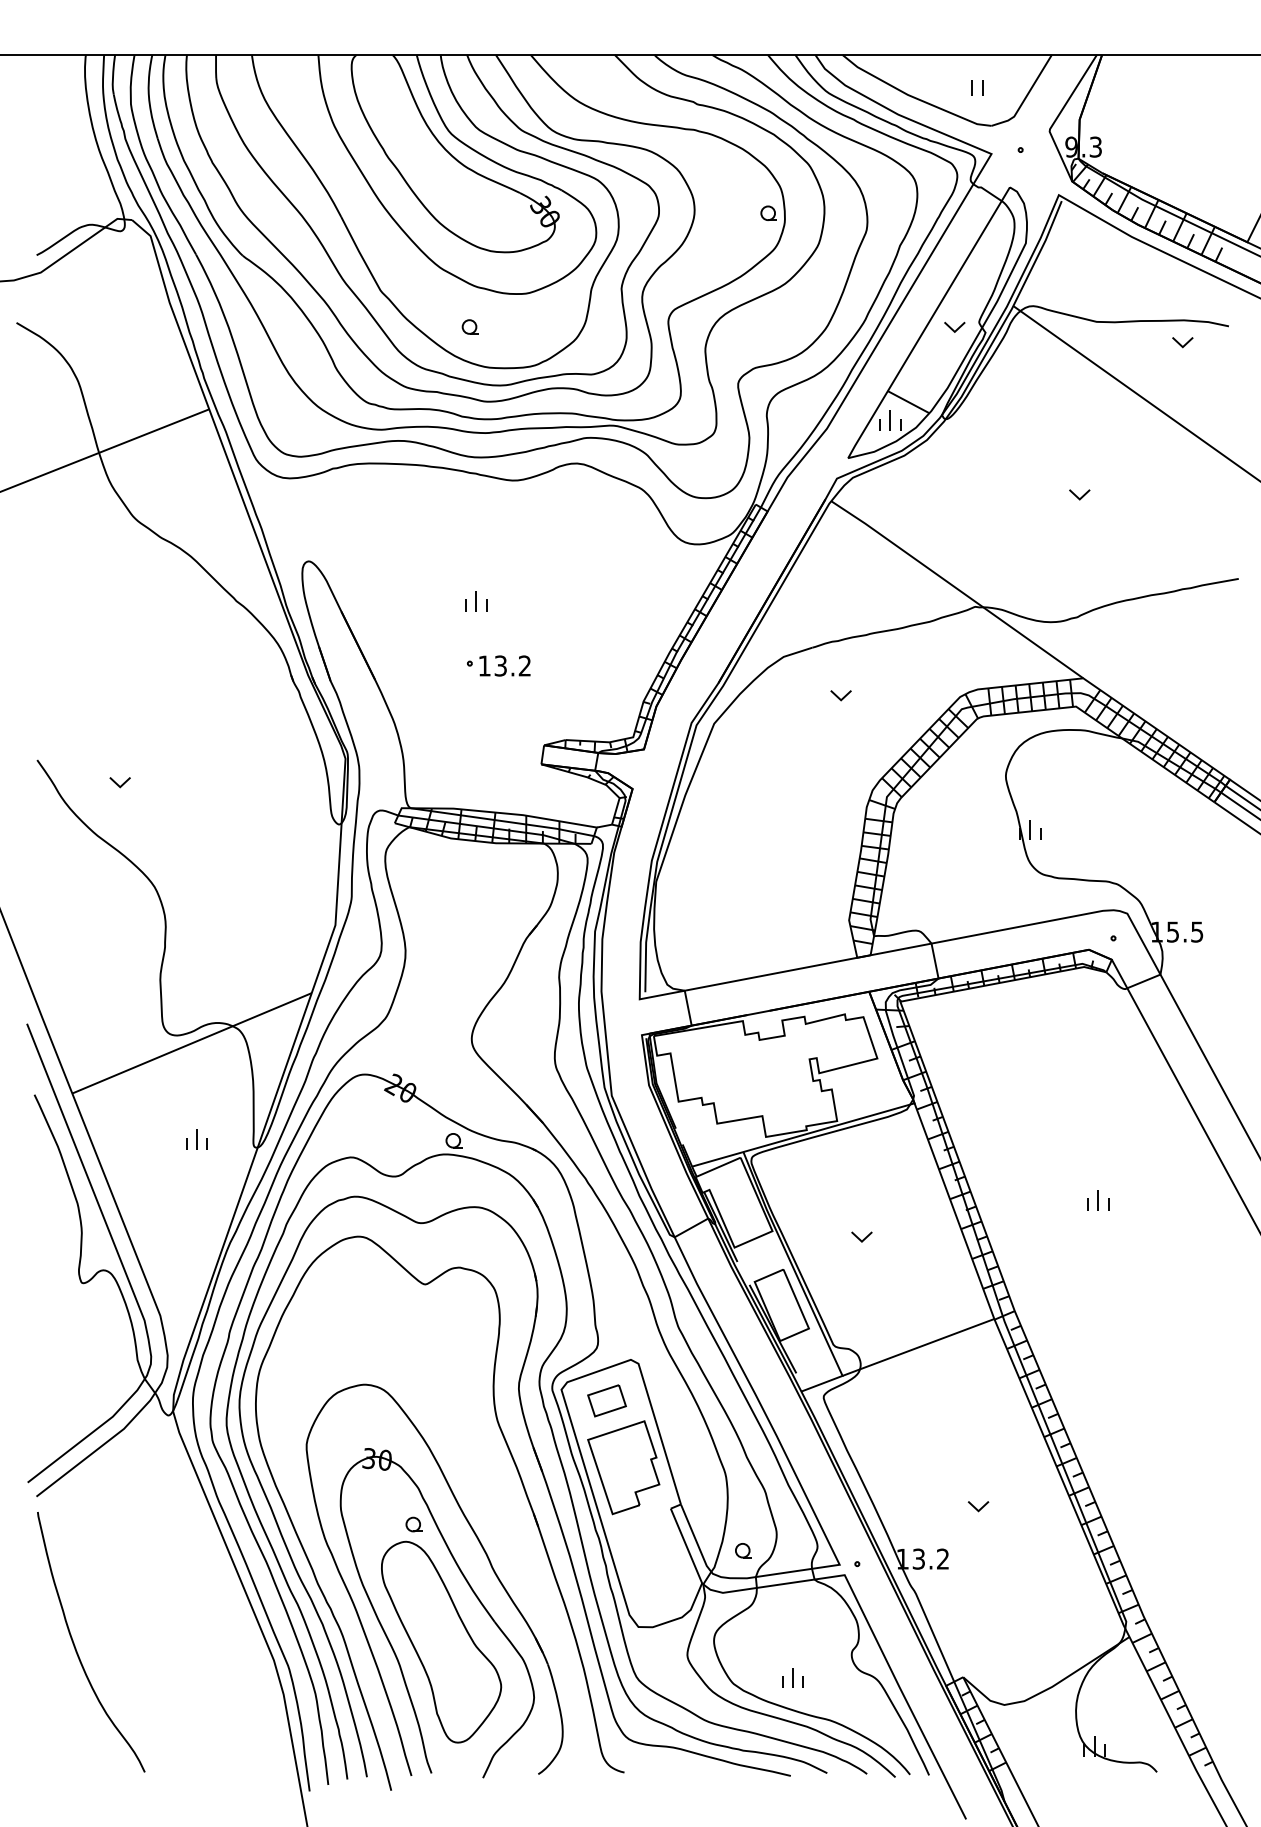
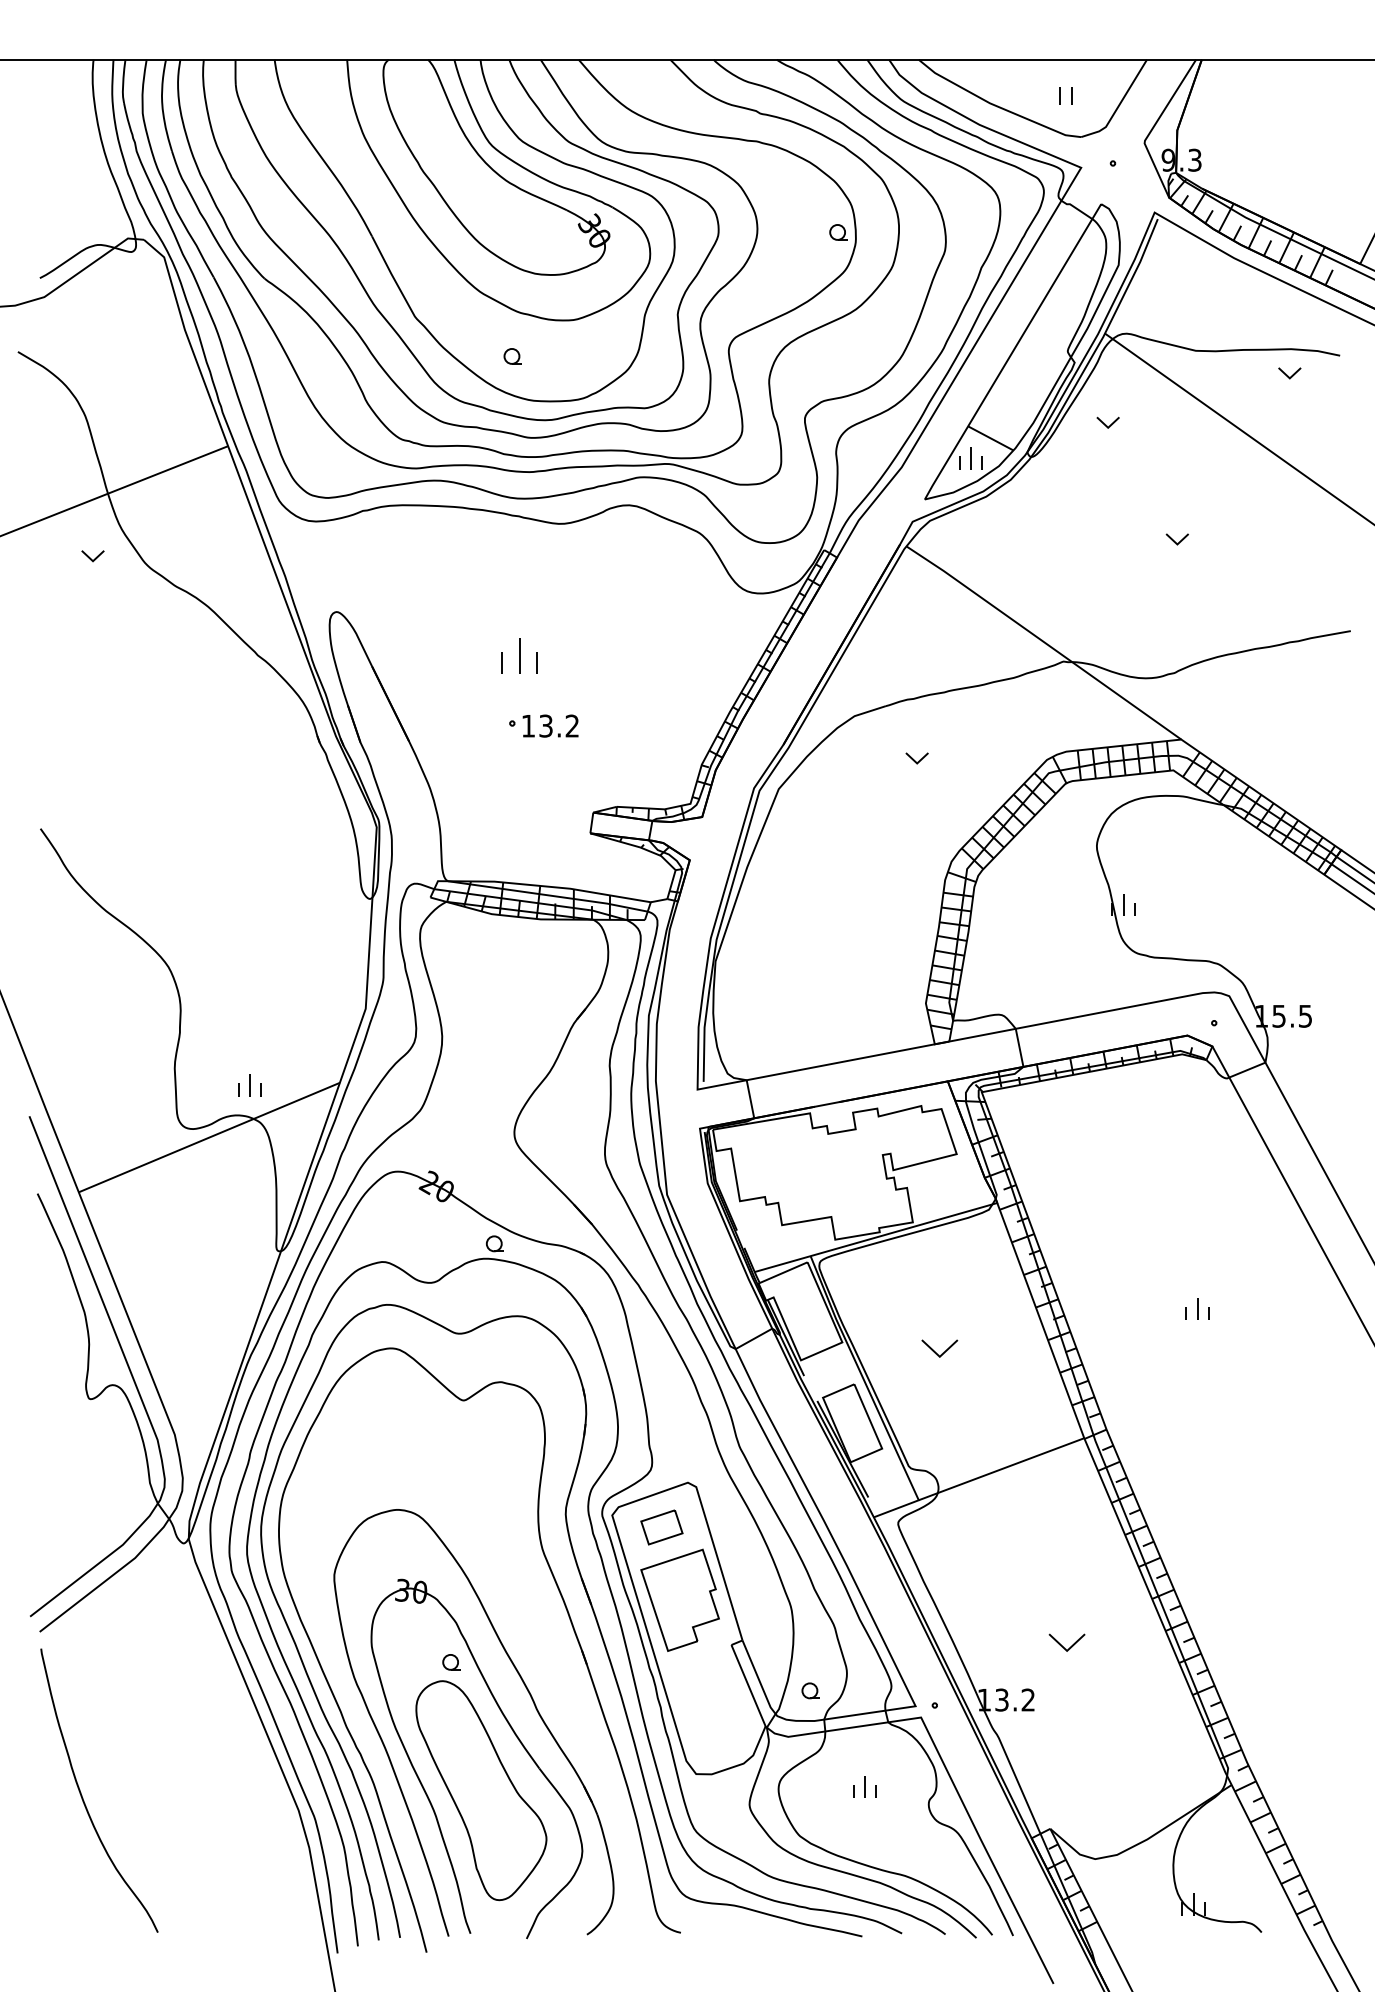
part: (954, 327) -> (1107, 422), moved
part: (476, 601) -> (519, 655), size x1.6
part: (119, 782) -> (92, 556), moved
part: (196, 1139) -> (249, 1085), moved
part: (861, 1236) -> (939, 1348), size x1.6
part: (978, 1506) -> (1066, 1642), size x1.6
part: (792, 1677) -> (864, 1786), moved

